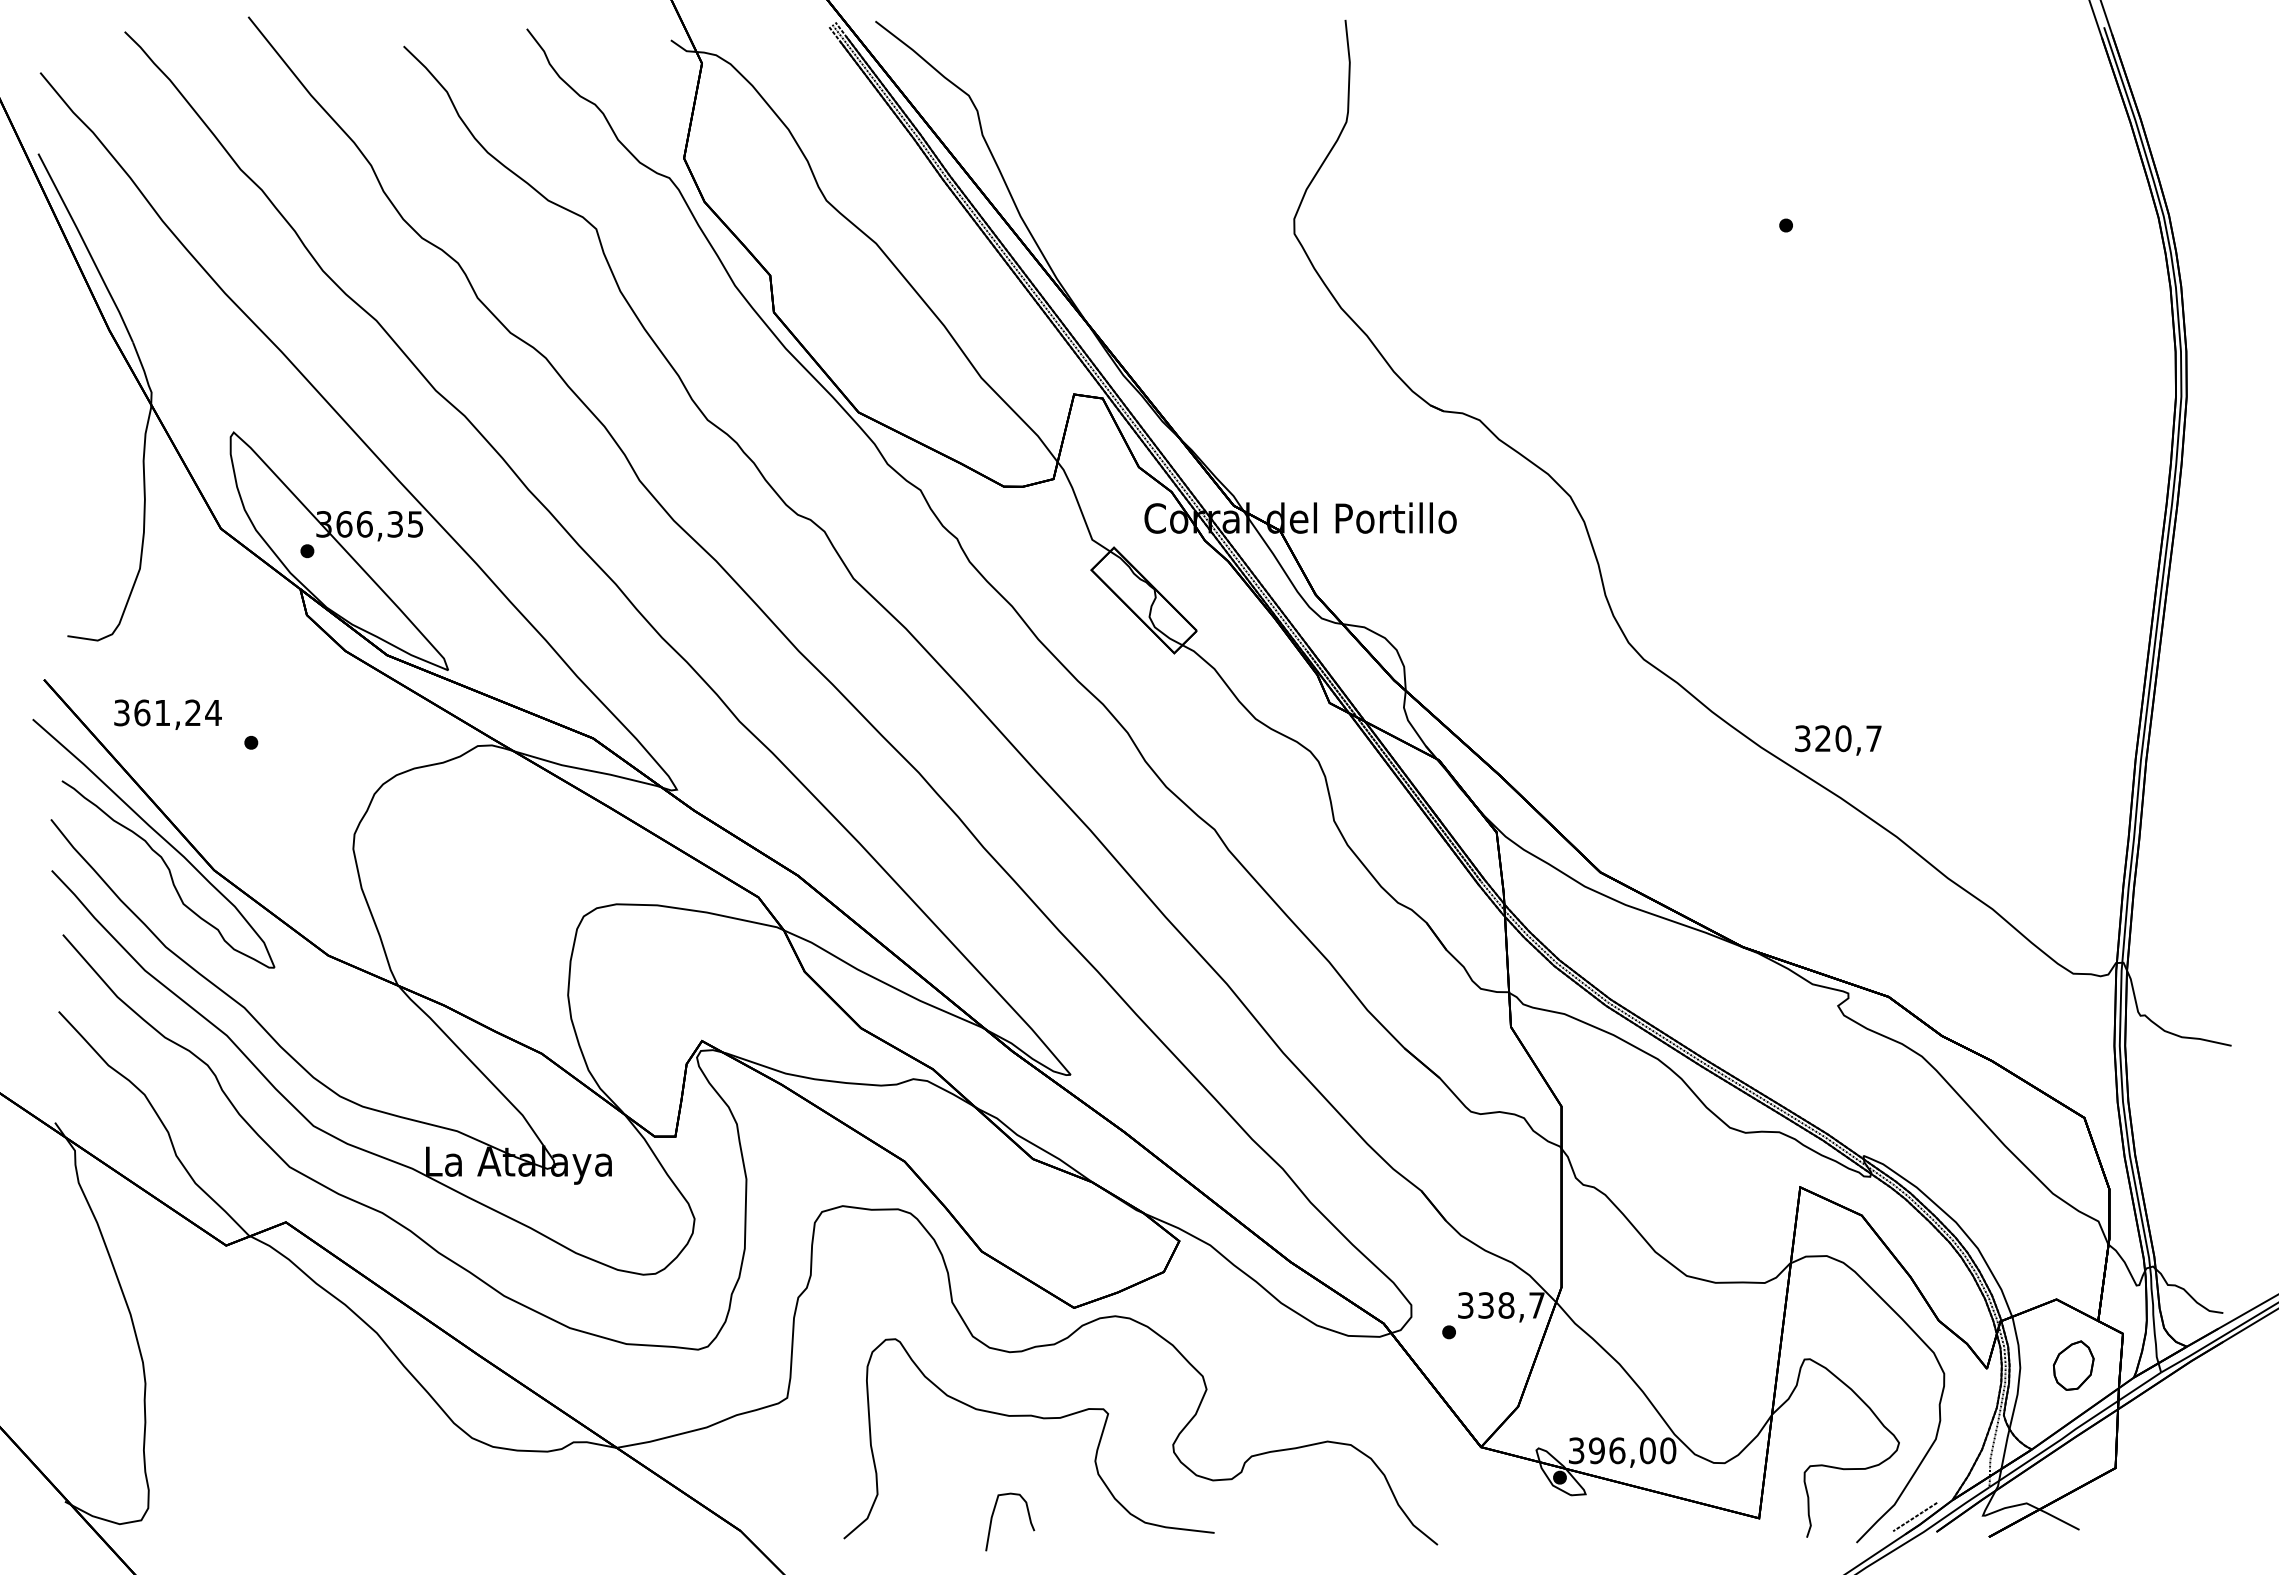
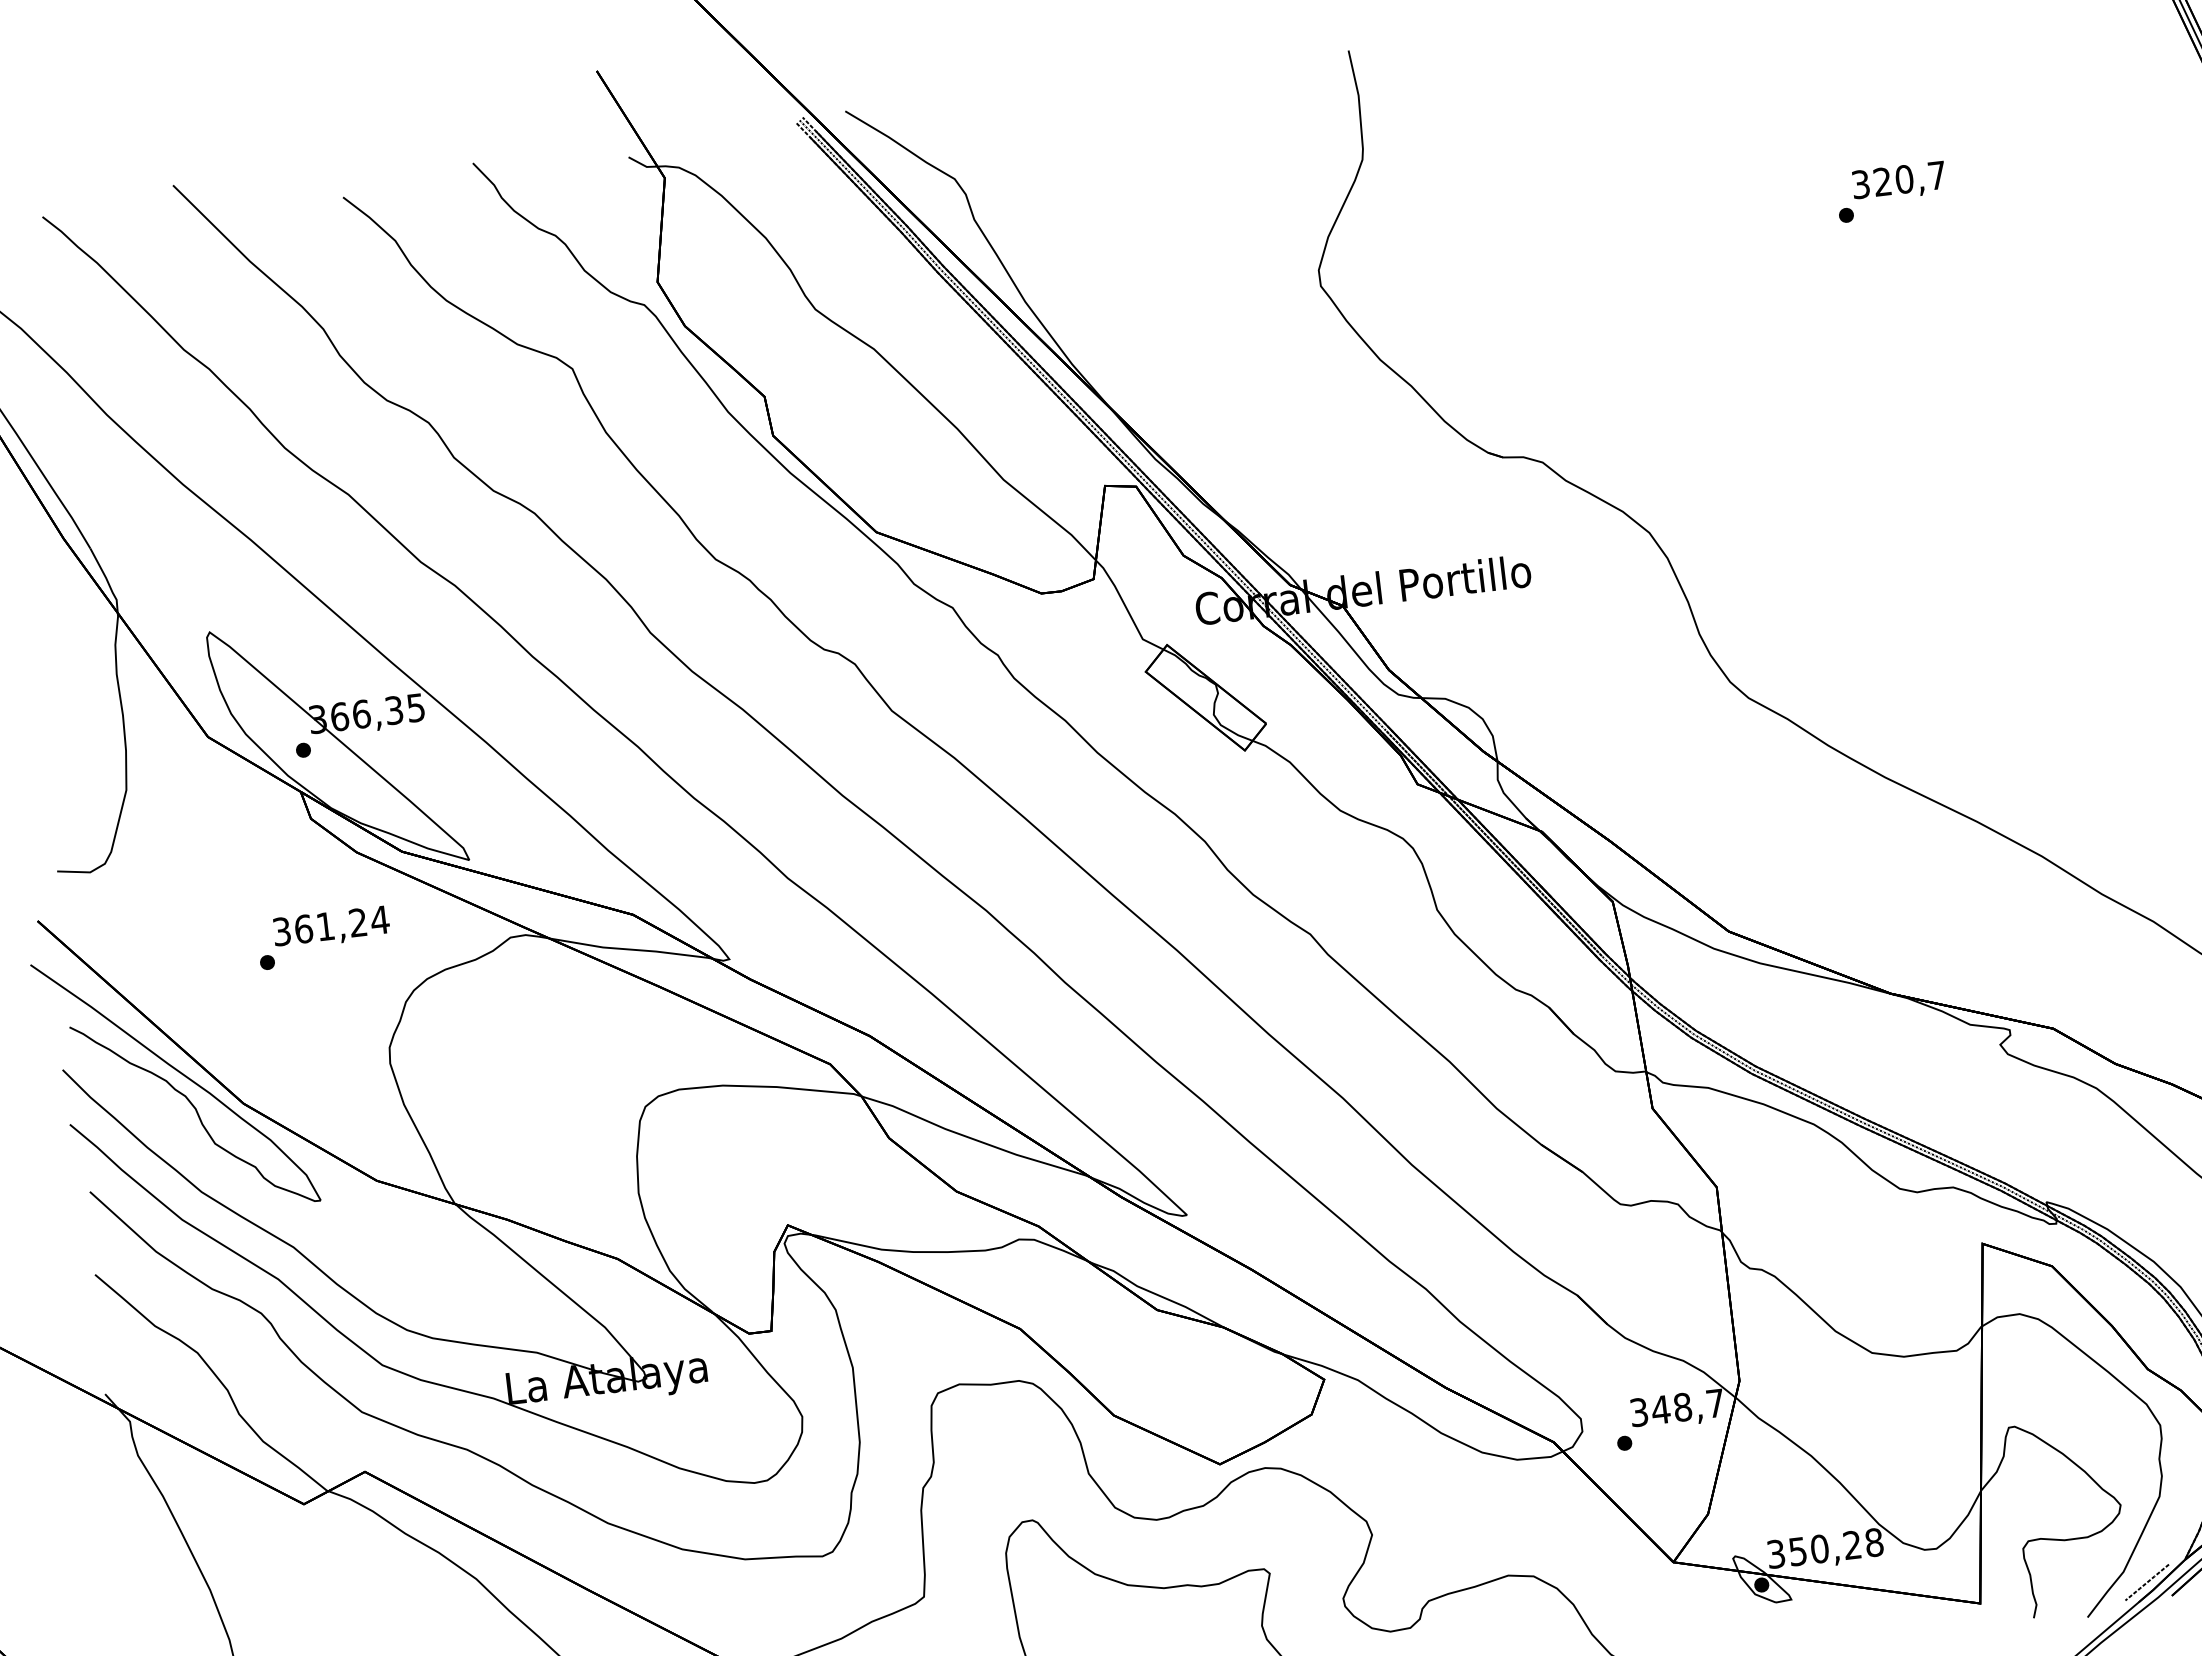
text: (167, 714) -> (330, 927), moved
text: (1838, 740) -> (1899, 181), moved
text: (1485, 1305) -> (1660, 1409), 338,7 -> 348,7
text: (1632, 1450) -> (1836, 1546), 396,00 -> 350,28

